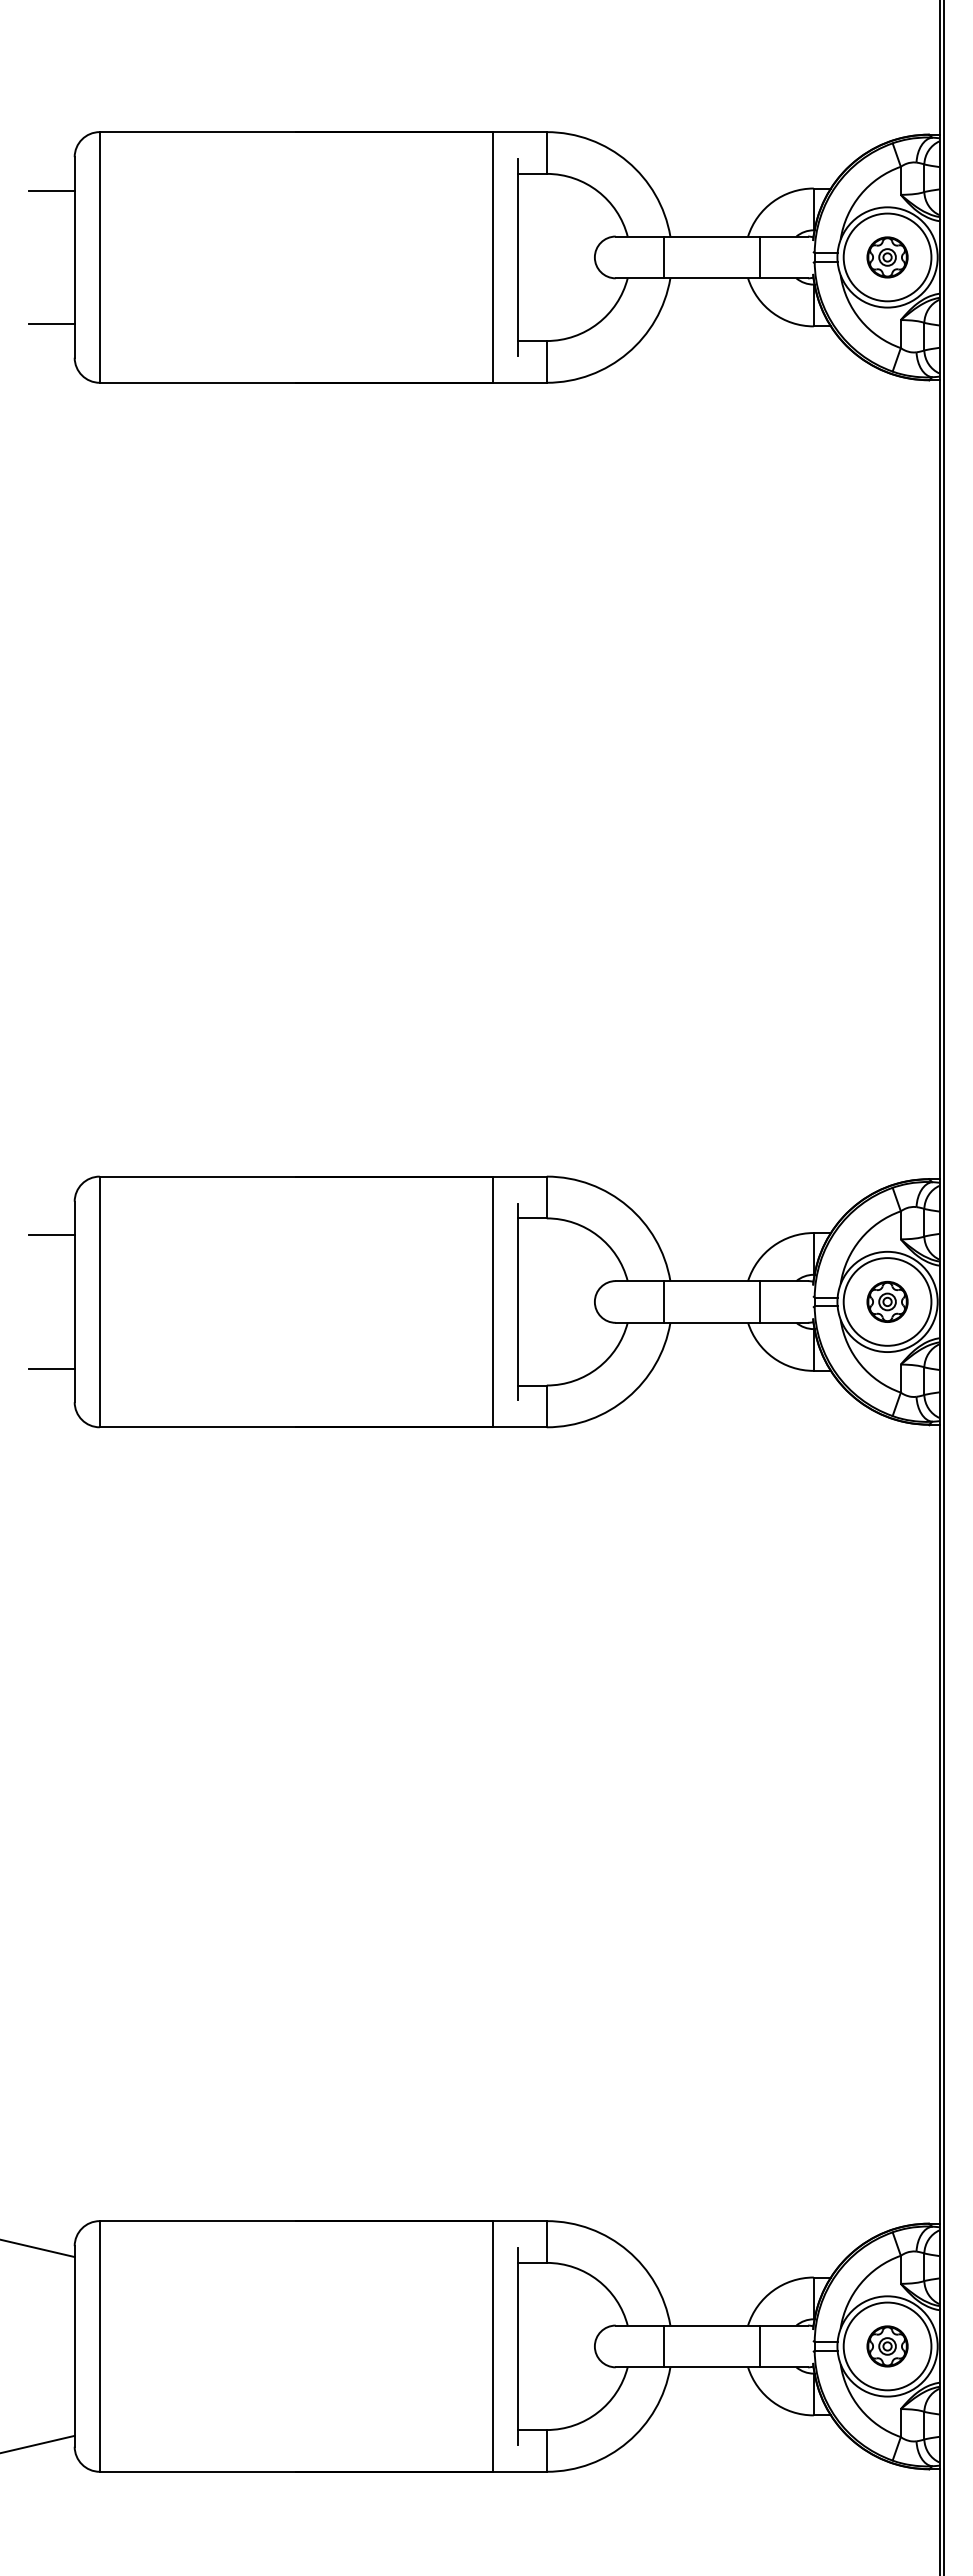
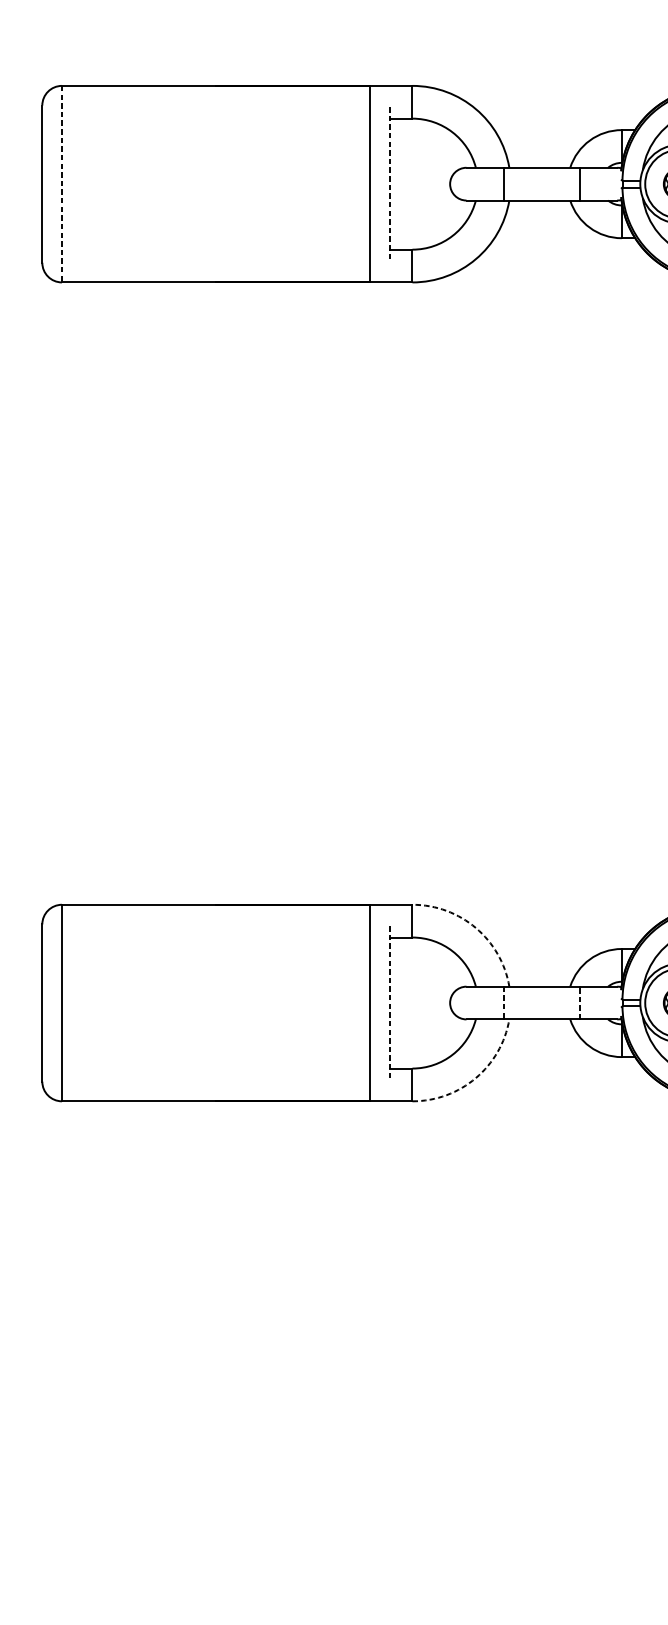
line: (51, 190) -> (24, 131), removed
line: (99, 257) -> (61, 184), solid -> dashed
line: (517, 257) -> (389, 184), solid -> dashed
line: (51, 324) -> (24, 236), removed
arc: (627, 1206) -> (475, 928), solid -> dashed
line: (51, 1235) -> (24, 950), removed
line: (663, 1301) -> (503, 1002), solid -> dashed
line: (759, 1301) -> (579, 1002), solid -> dashed
line: (517, 1302) -> (389, 1003), solid -> dashed
line: (51, 1368) -> (24, 1055), removed
arc: (627, 1397) -> (475, 1077), solid -> dashed

